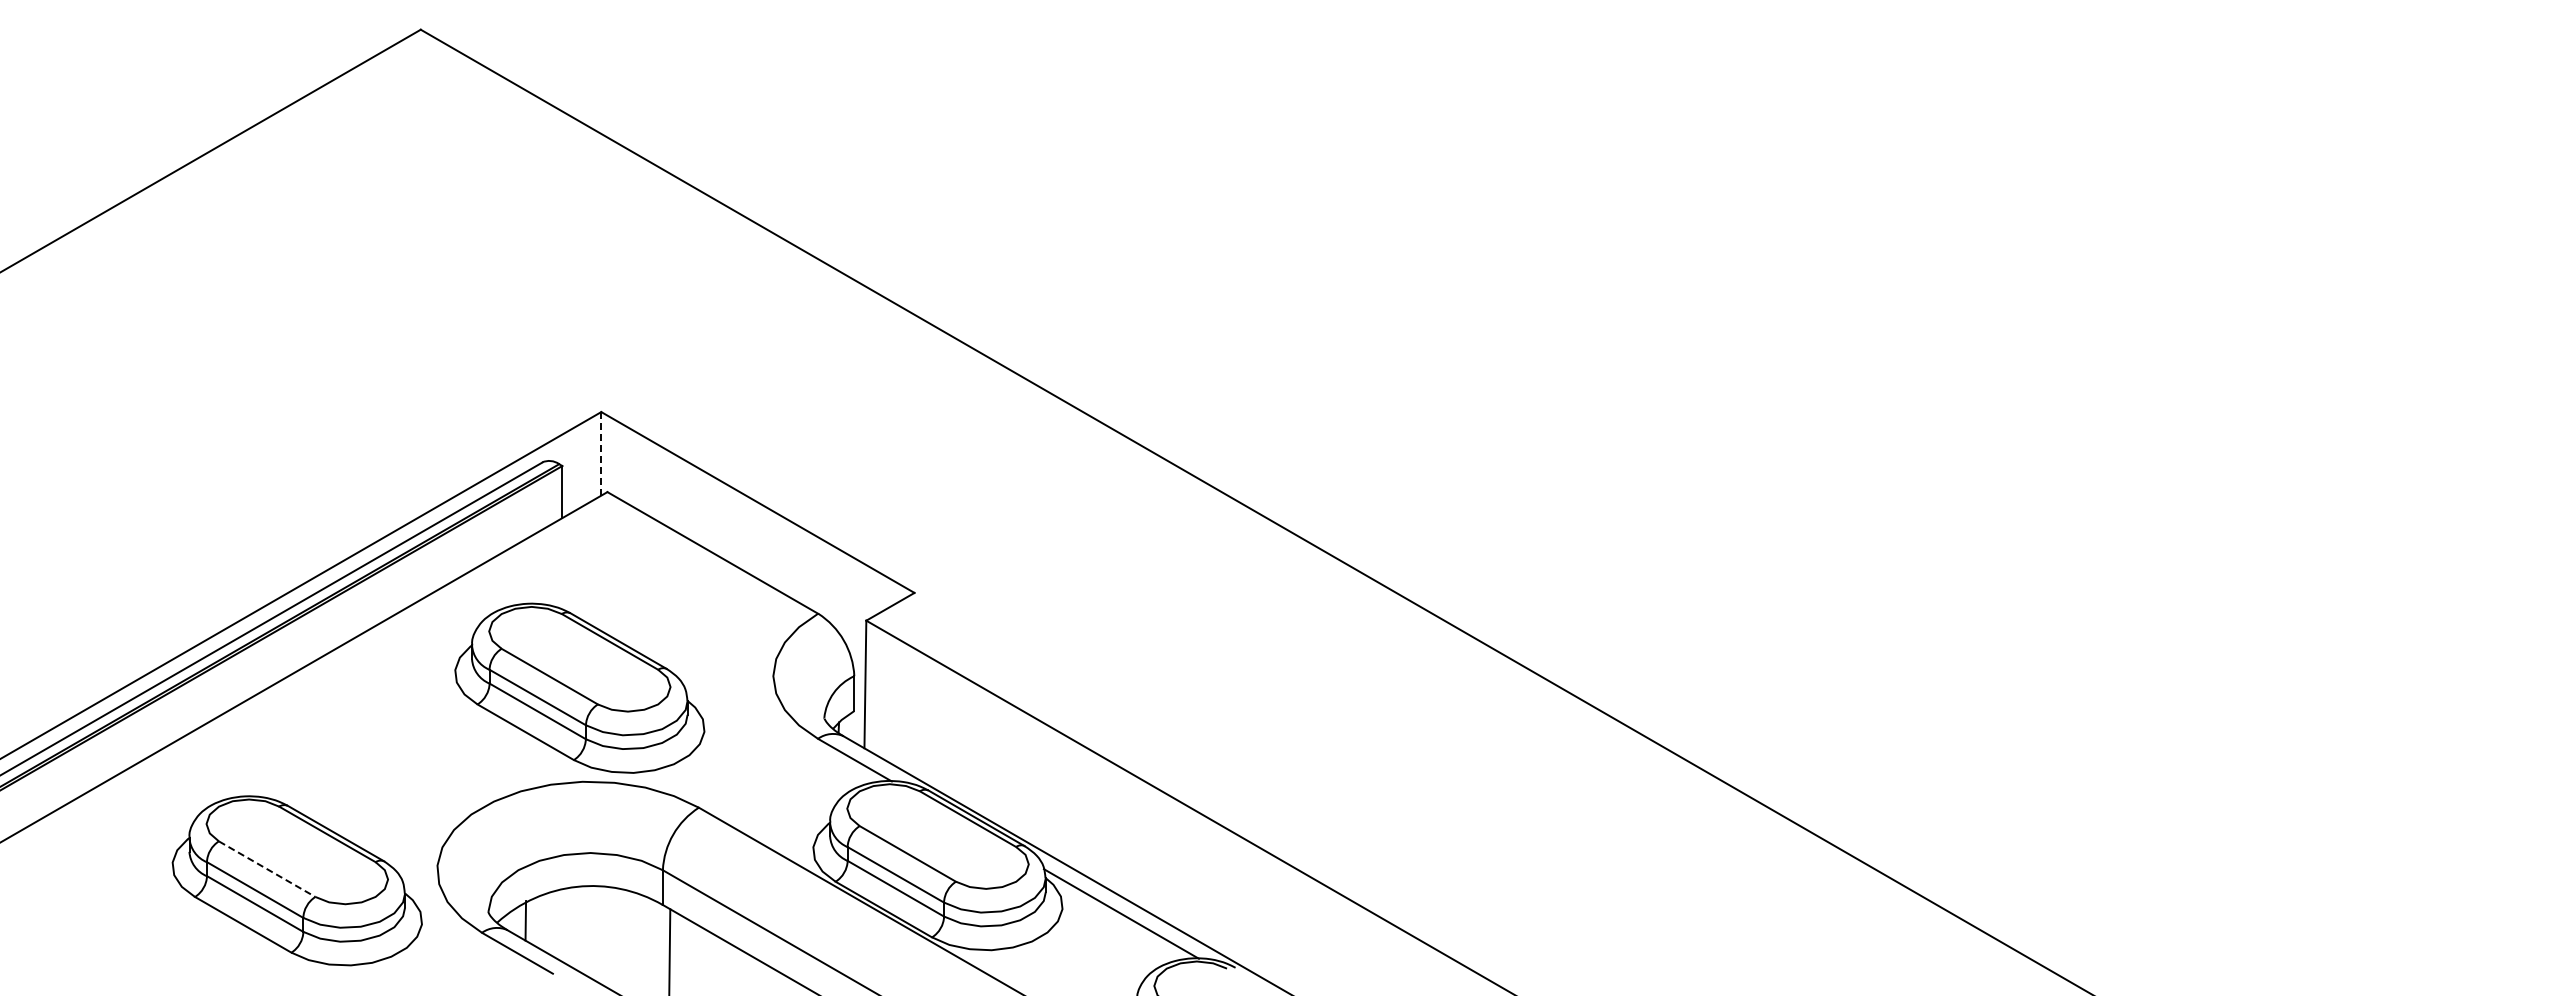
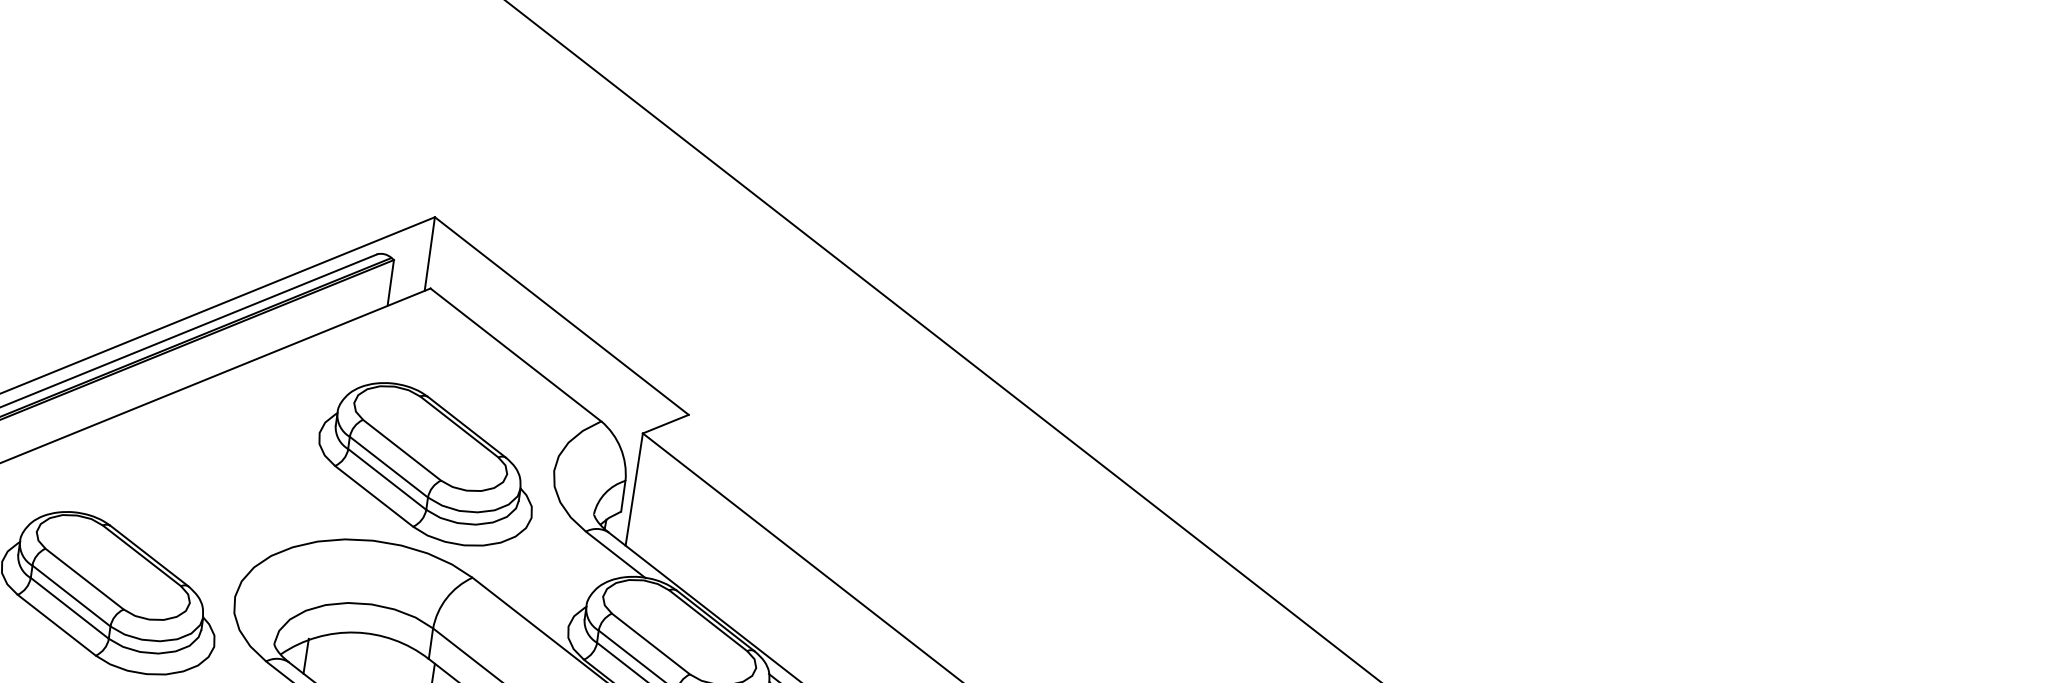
line: (601, 453) -> (430, 253), dashed -> solid
part: (579, 687) -> (426, 463), moved
line: (267, 869) -> (84, 579), dashed -> solid

